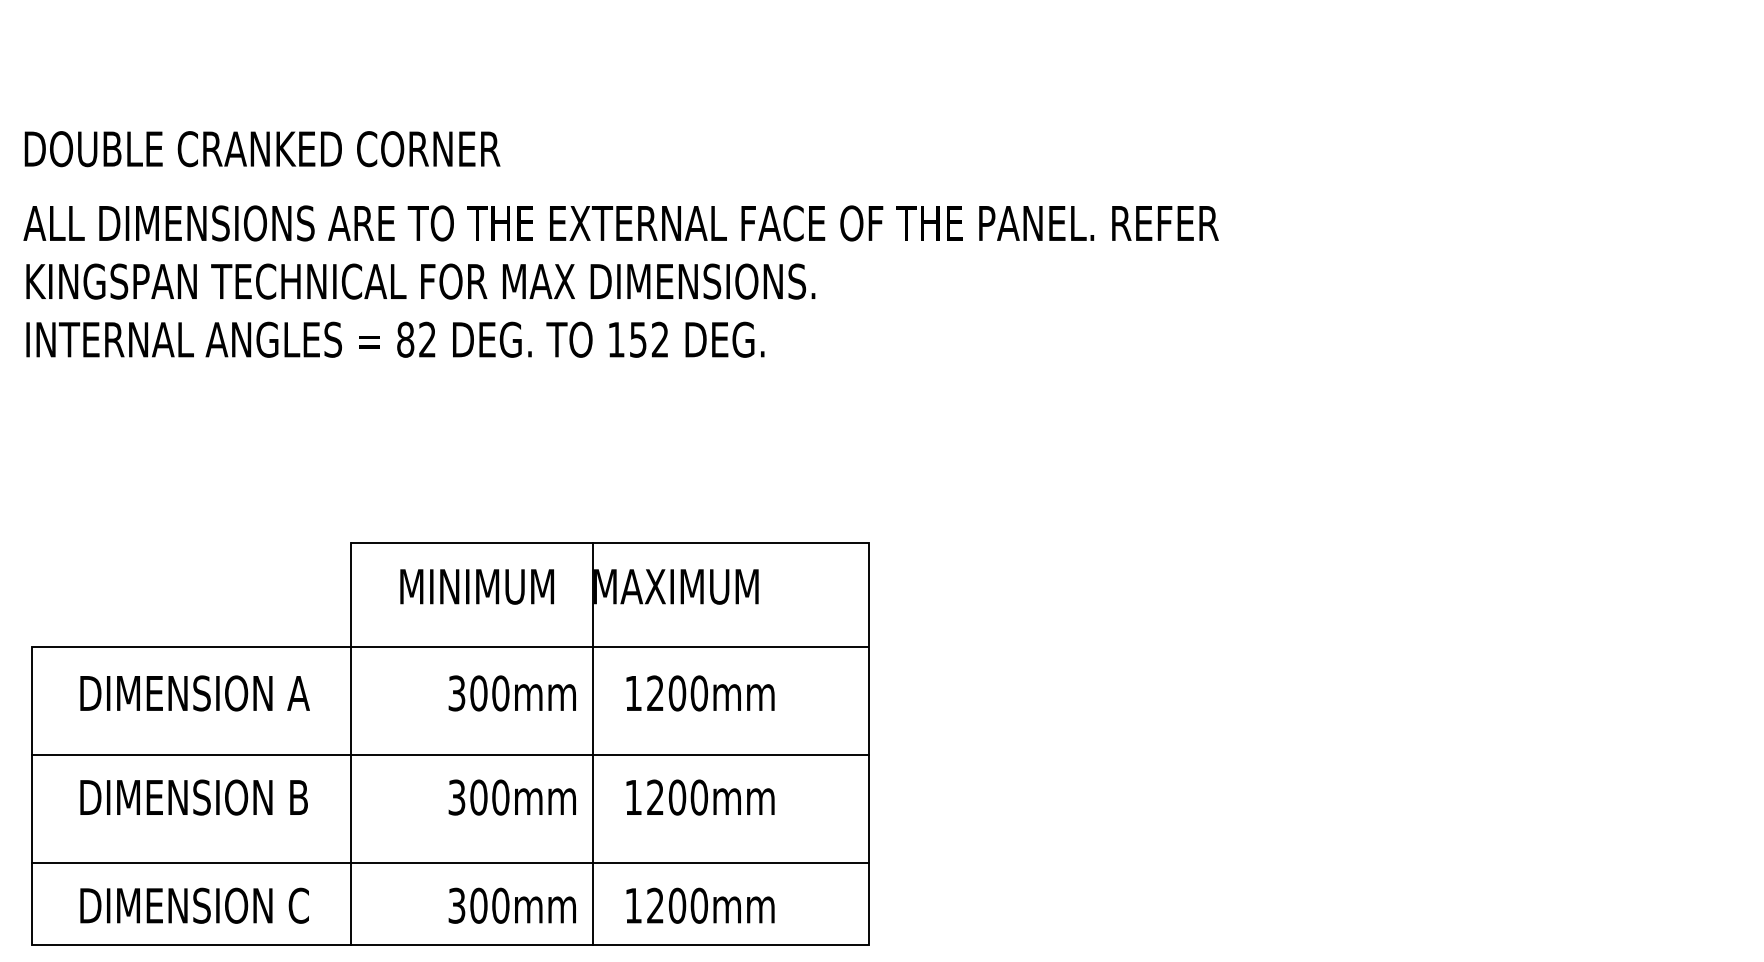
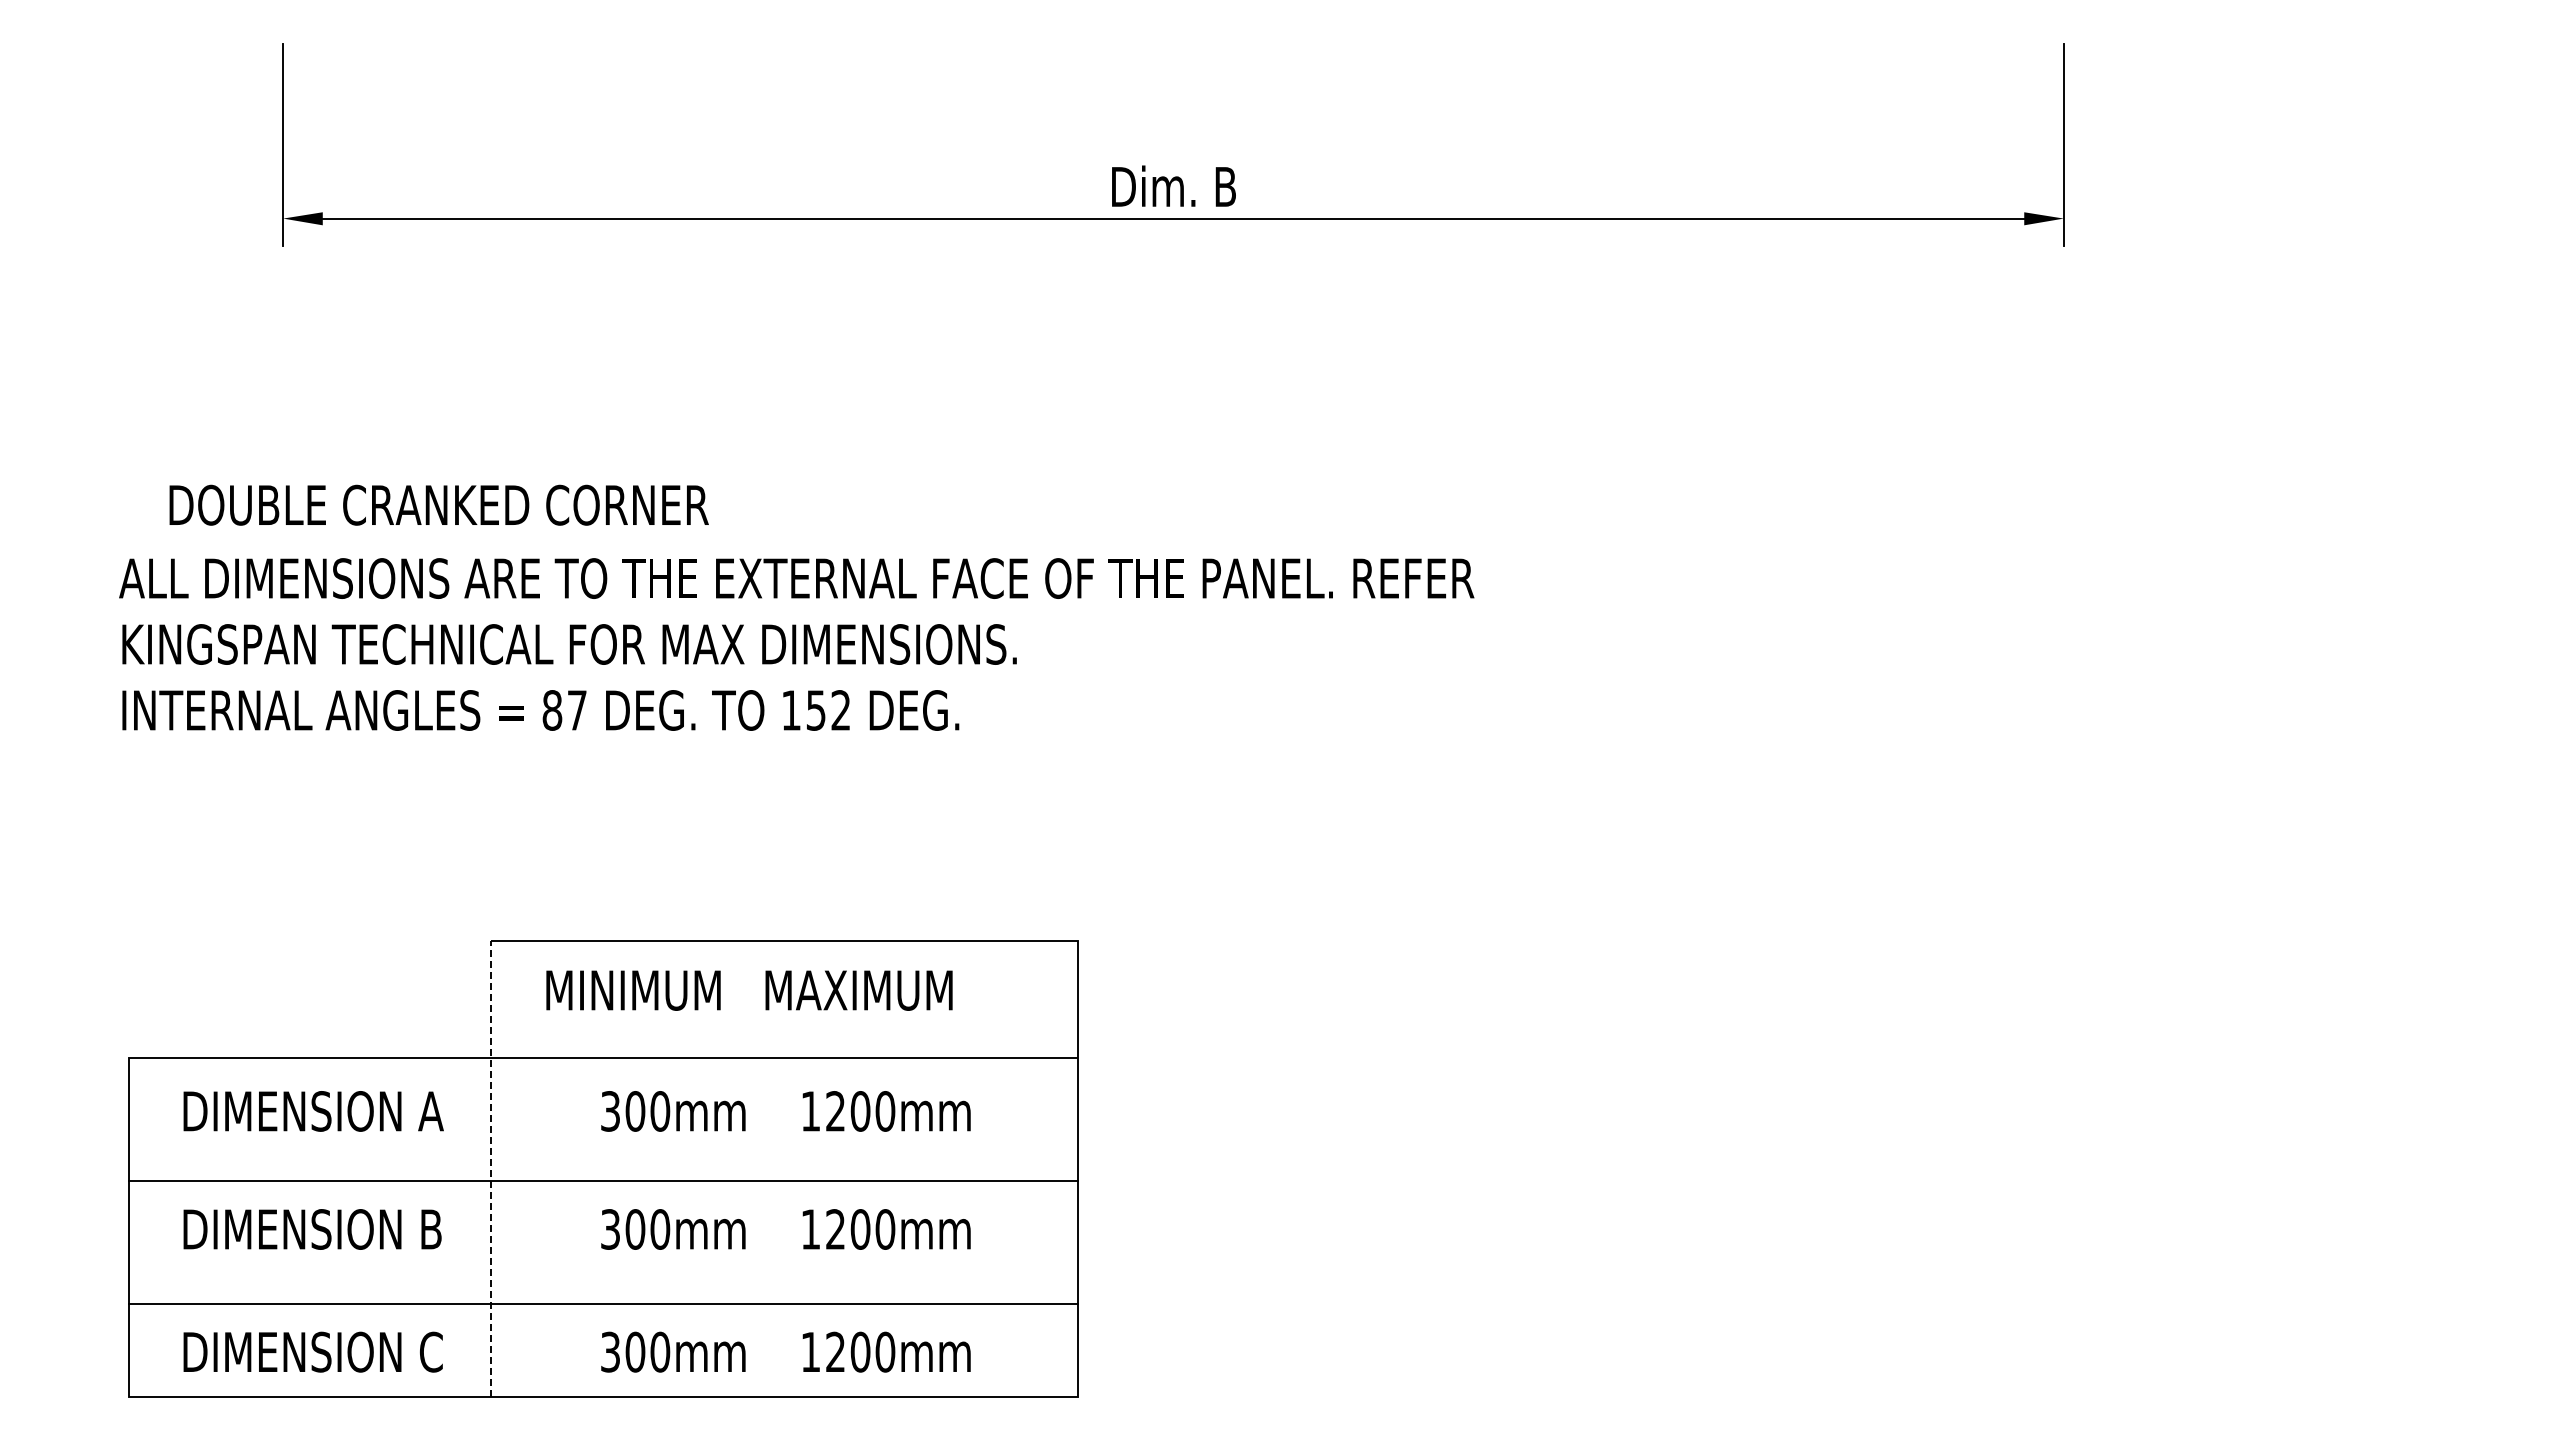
text: (261, 148) -> (438, 504), moved
text: (426, 339) -> (576, 710), 82 -> 87
line: (351, 743) -> (490, 1168), solid -> dashed
line: (592, 743) -> (764, 1168), removed

